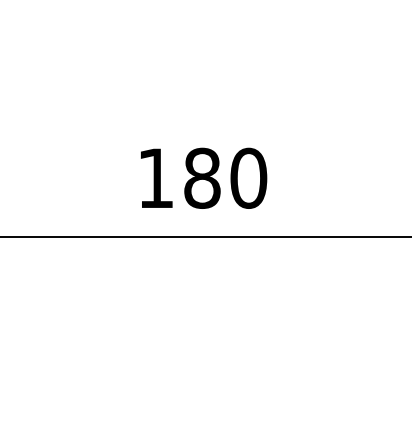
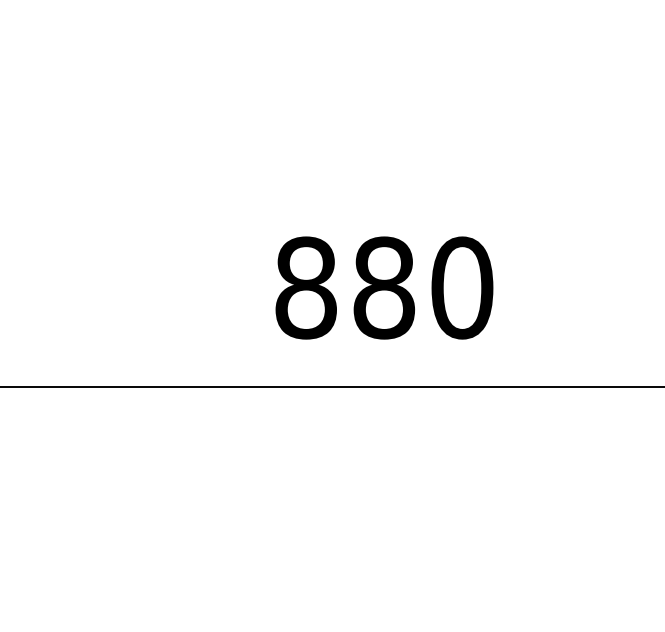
text: (155, 177) -> (305, 286), 180 -> 880

